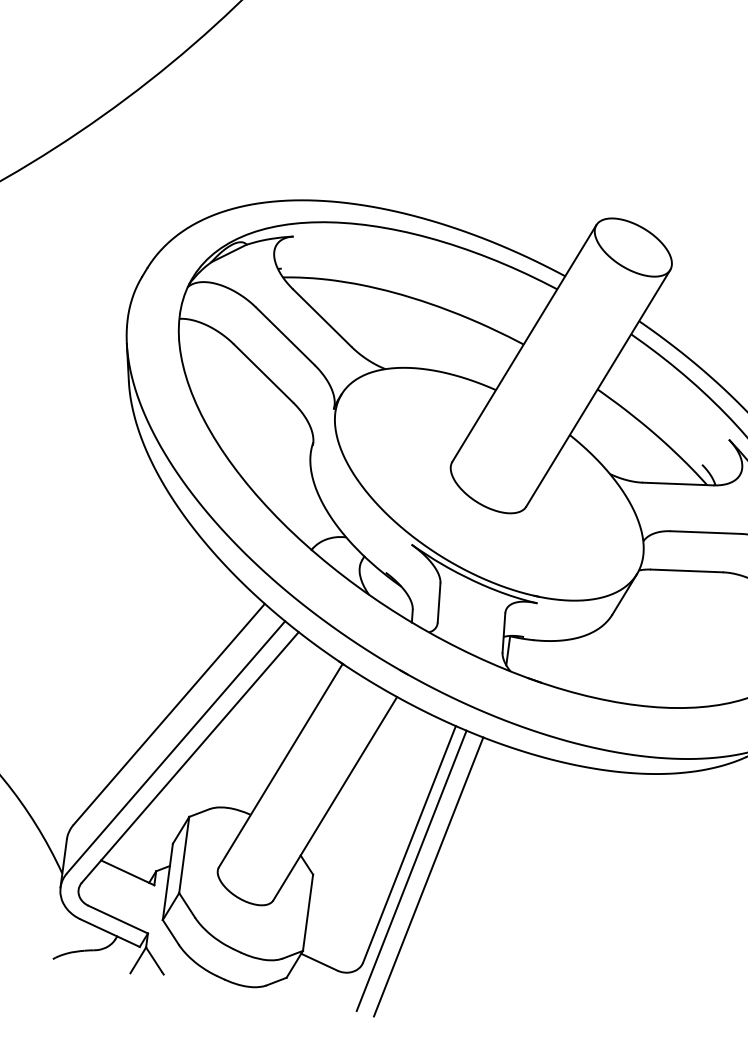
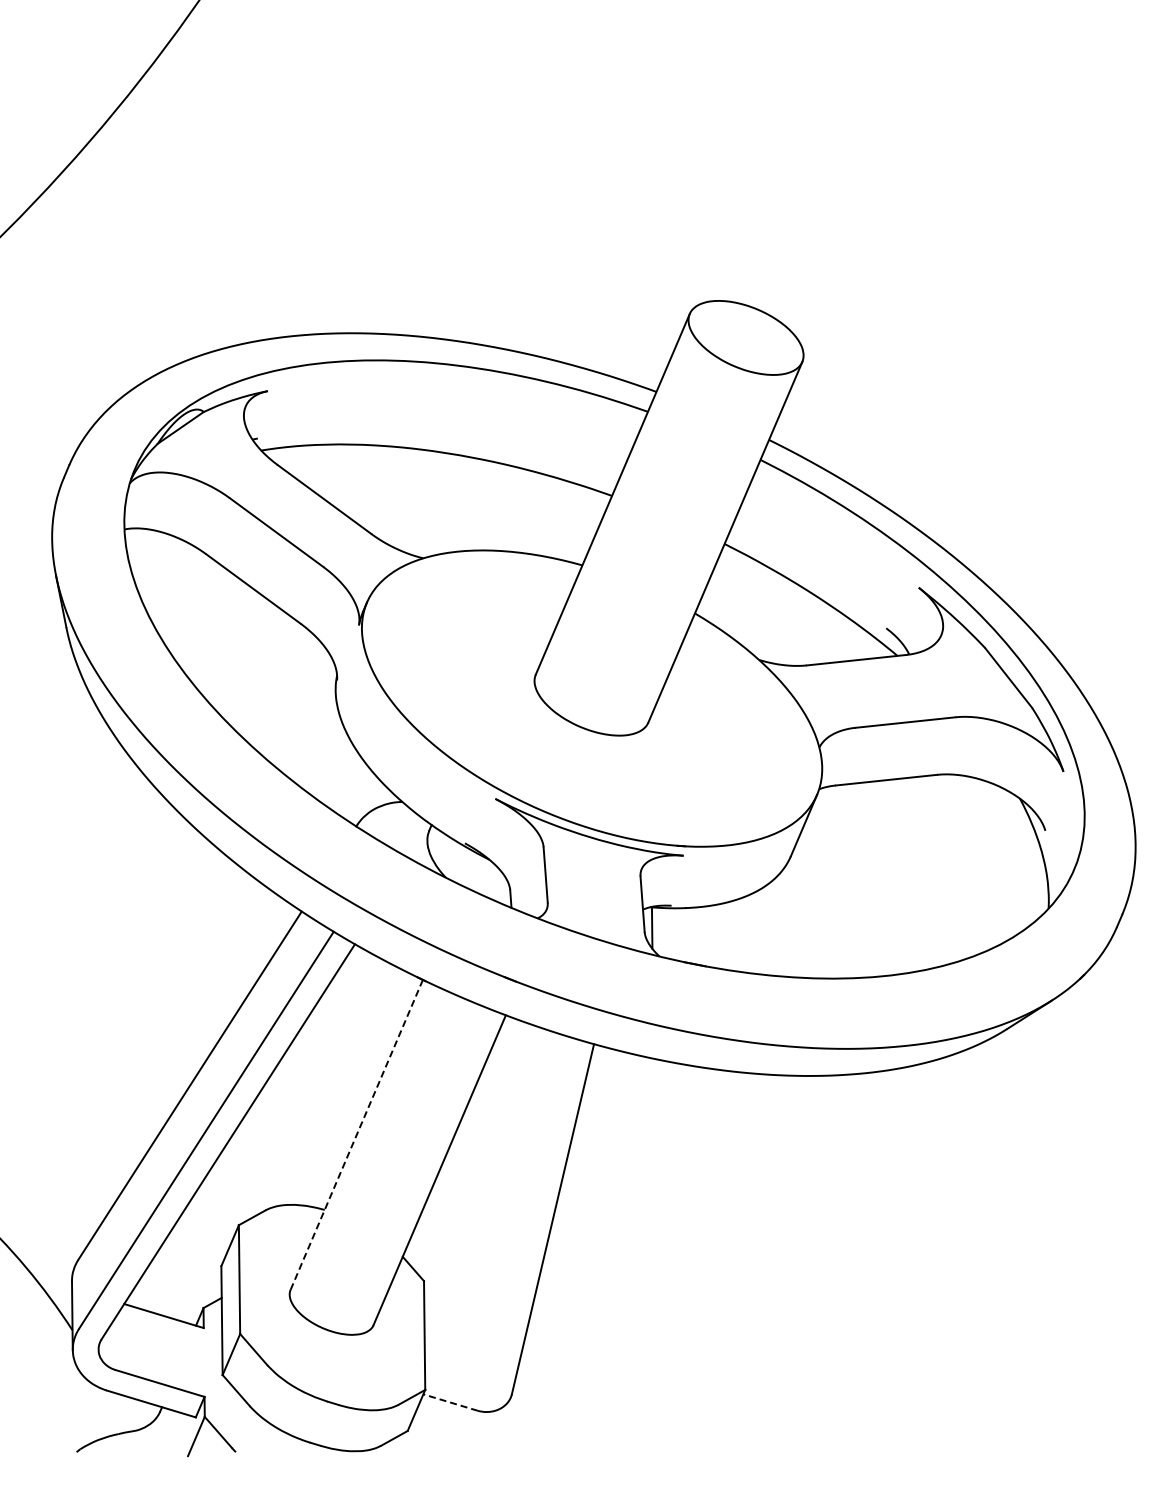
line: (280, 765) -> (356, 1134), solid -> dashed
line: (411, 870) -> (560, 1255), removed
line: (428, 876) -> (585, 1260), removed
line: (319, 962) -> (450, 1402), solid -> dashed

